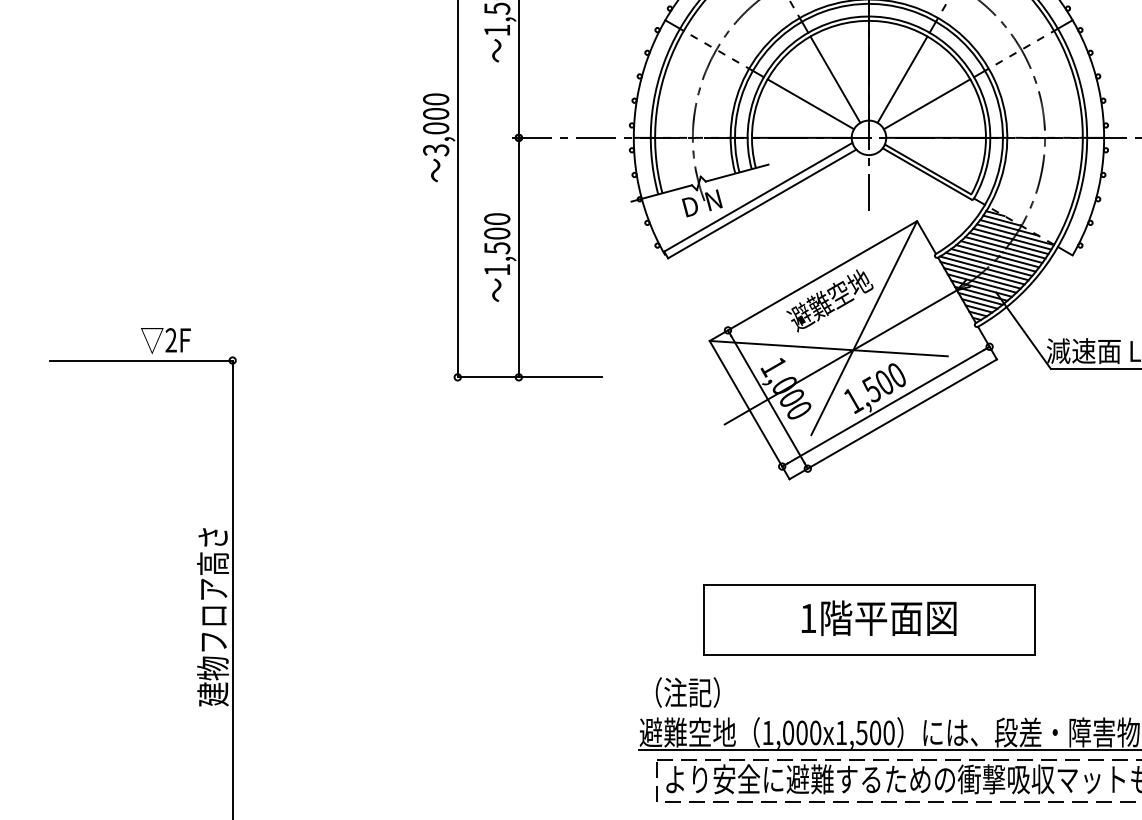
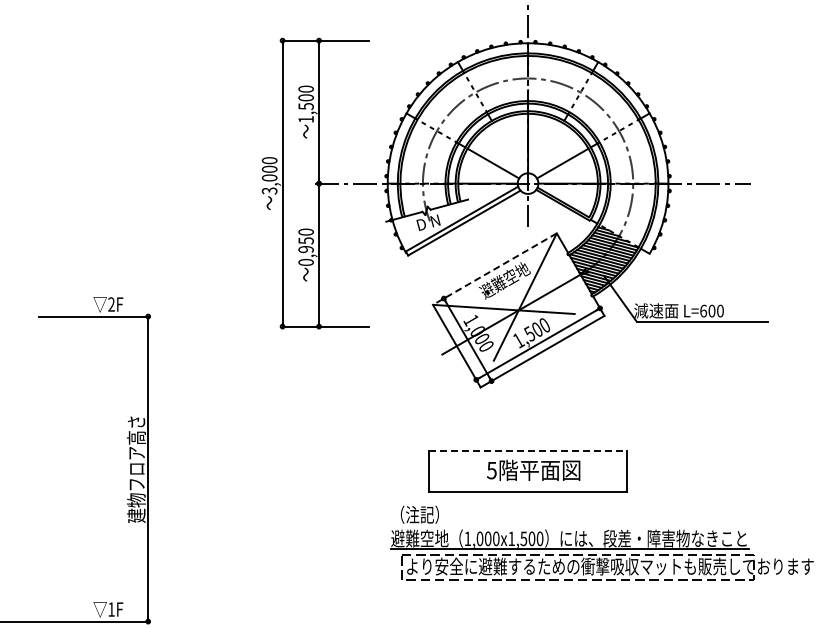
line: (834, 79) -> (507, 148), removed
line: (903, 79) -> (548, 148), removed
text: (496, 251) -> (305, 251), 1,500 -> 0,950
line: (812, 281) -> (494, 269), solid -> dashed
line: (869, 584) -> (528, 450), solid -> dashed
text: (807, 618) -> (491, 470), 1 -> 5

